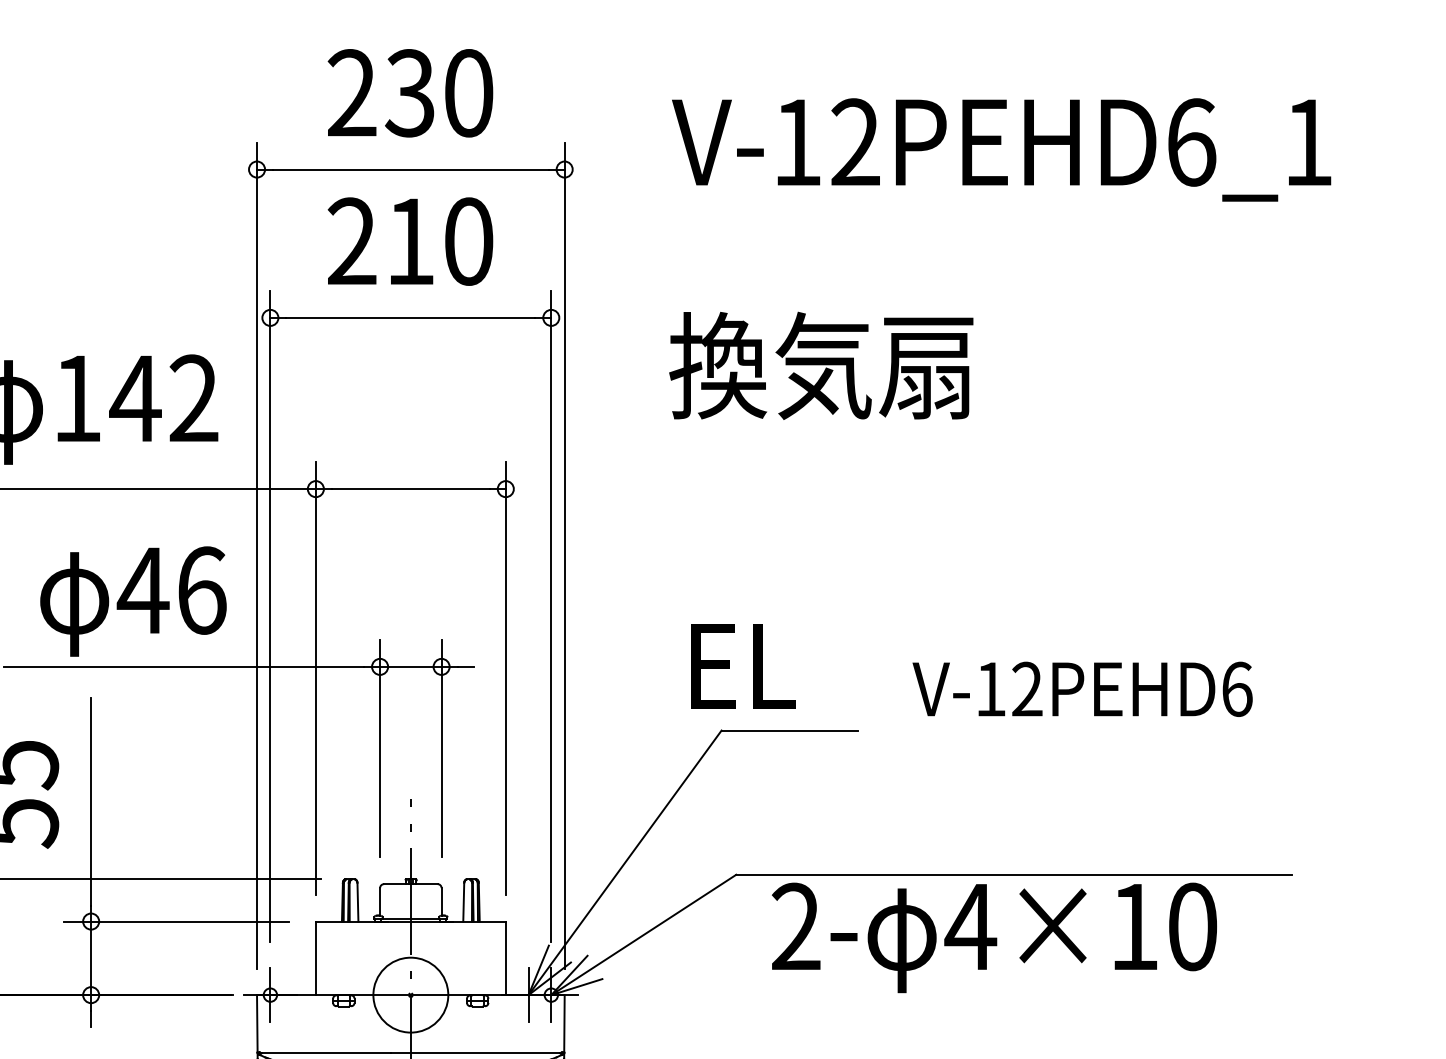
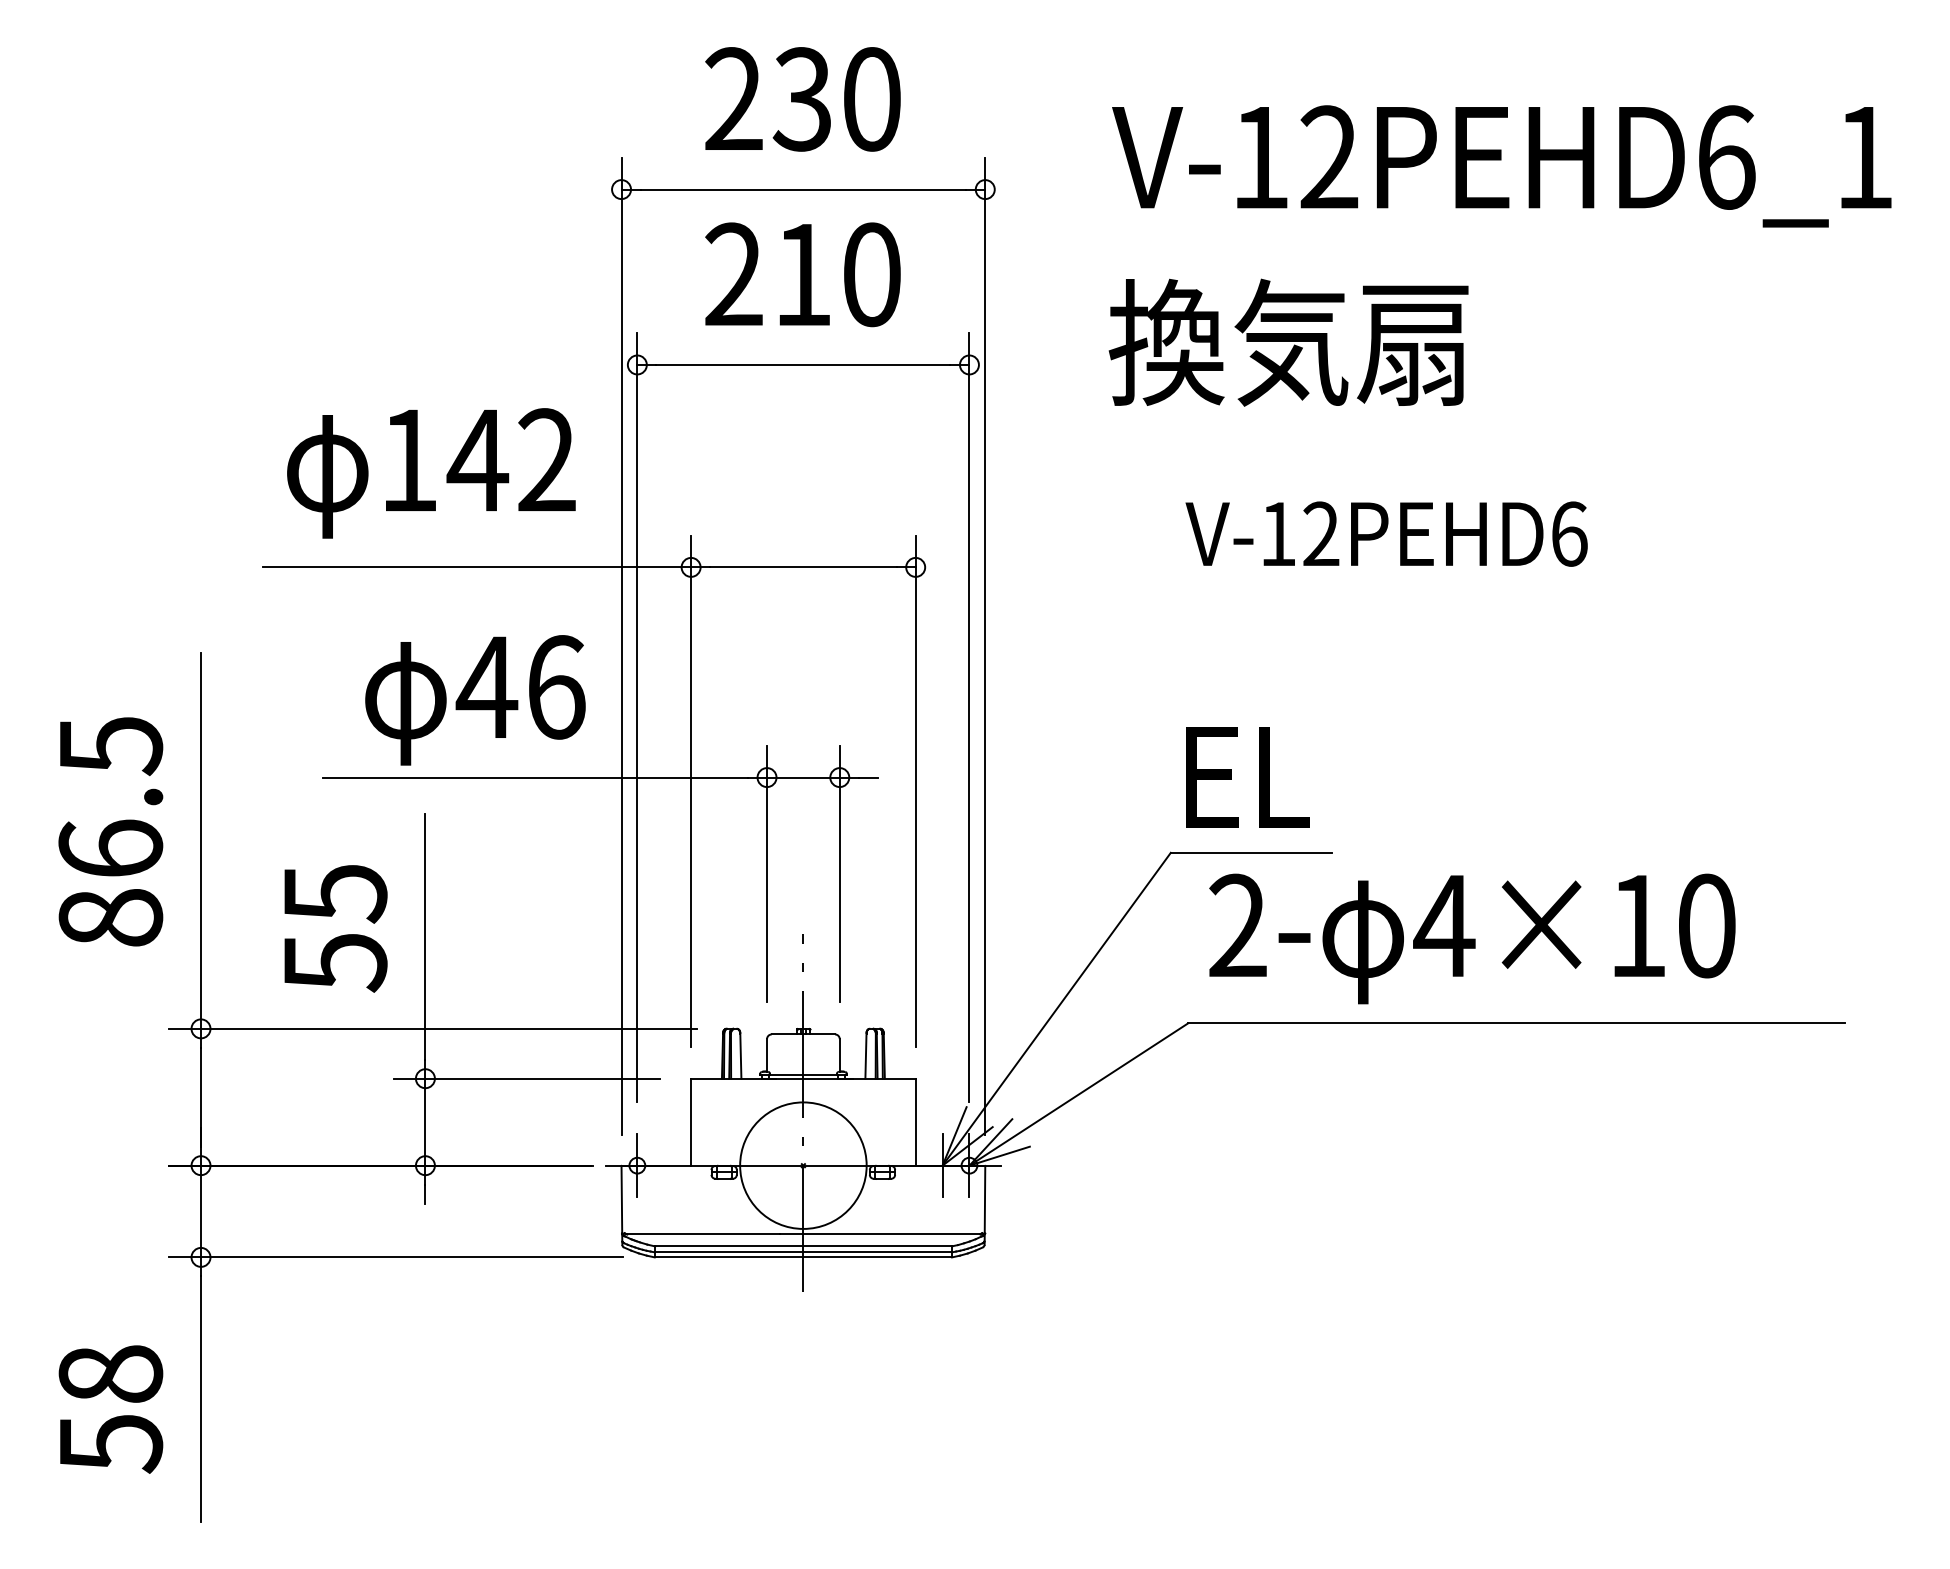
text: (821, 365) -> (1288, 342), moved
text: (743, 666) -> (1247, 777), moved
text: (1082, 688) -> (1386, 533), moved
text: (994, 937) -> (1472, 938), moved
circle: (410, 994) -> (803, 1165), size x1.43

